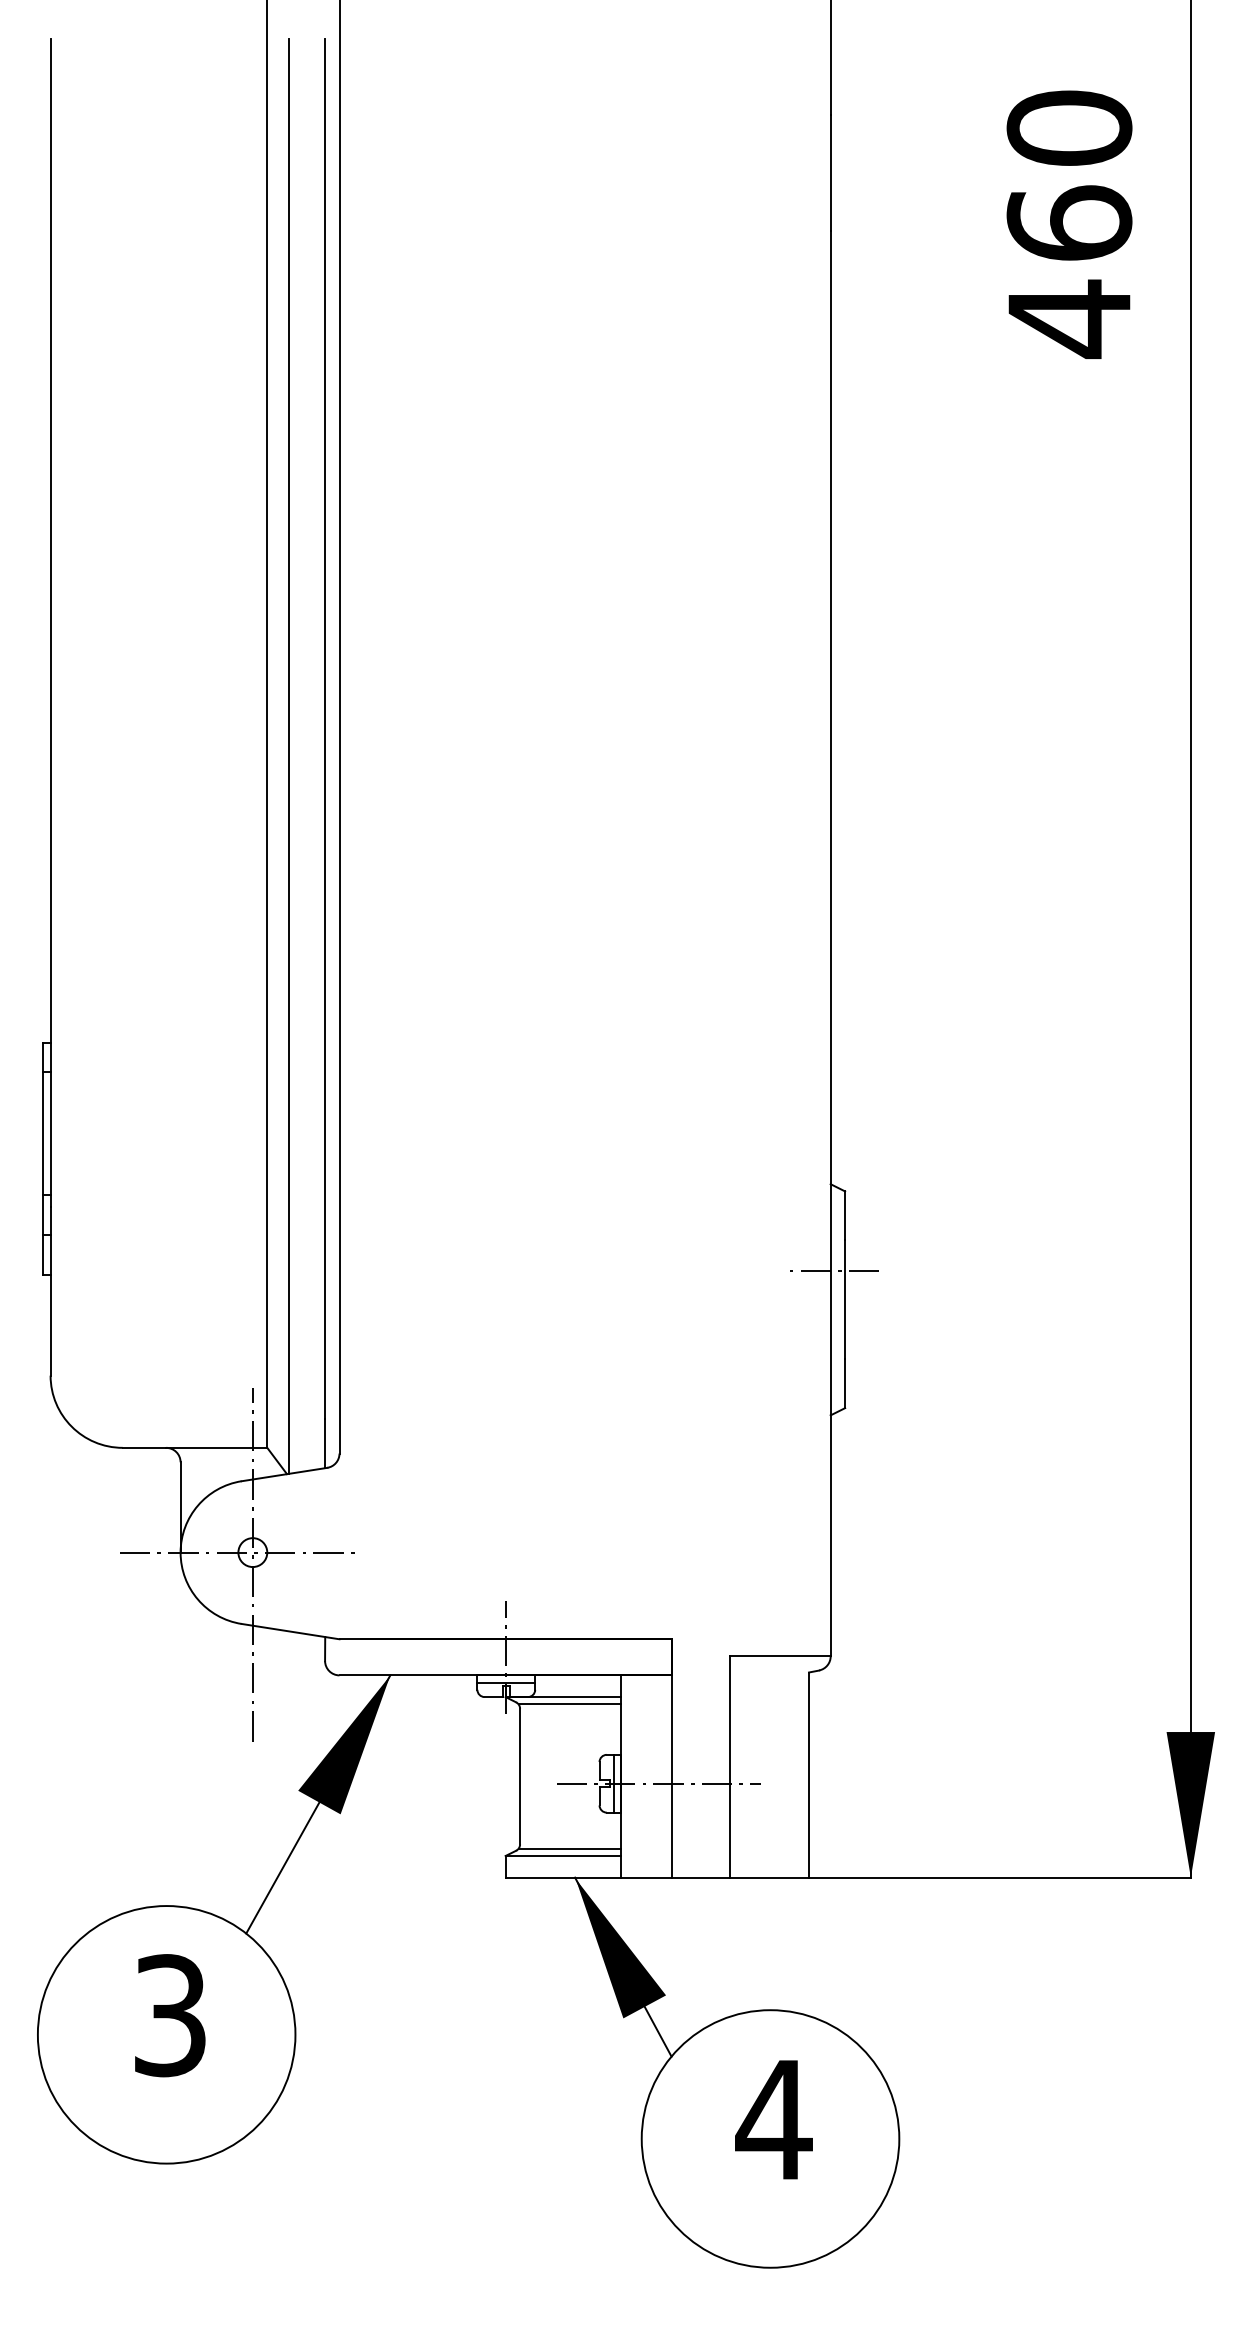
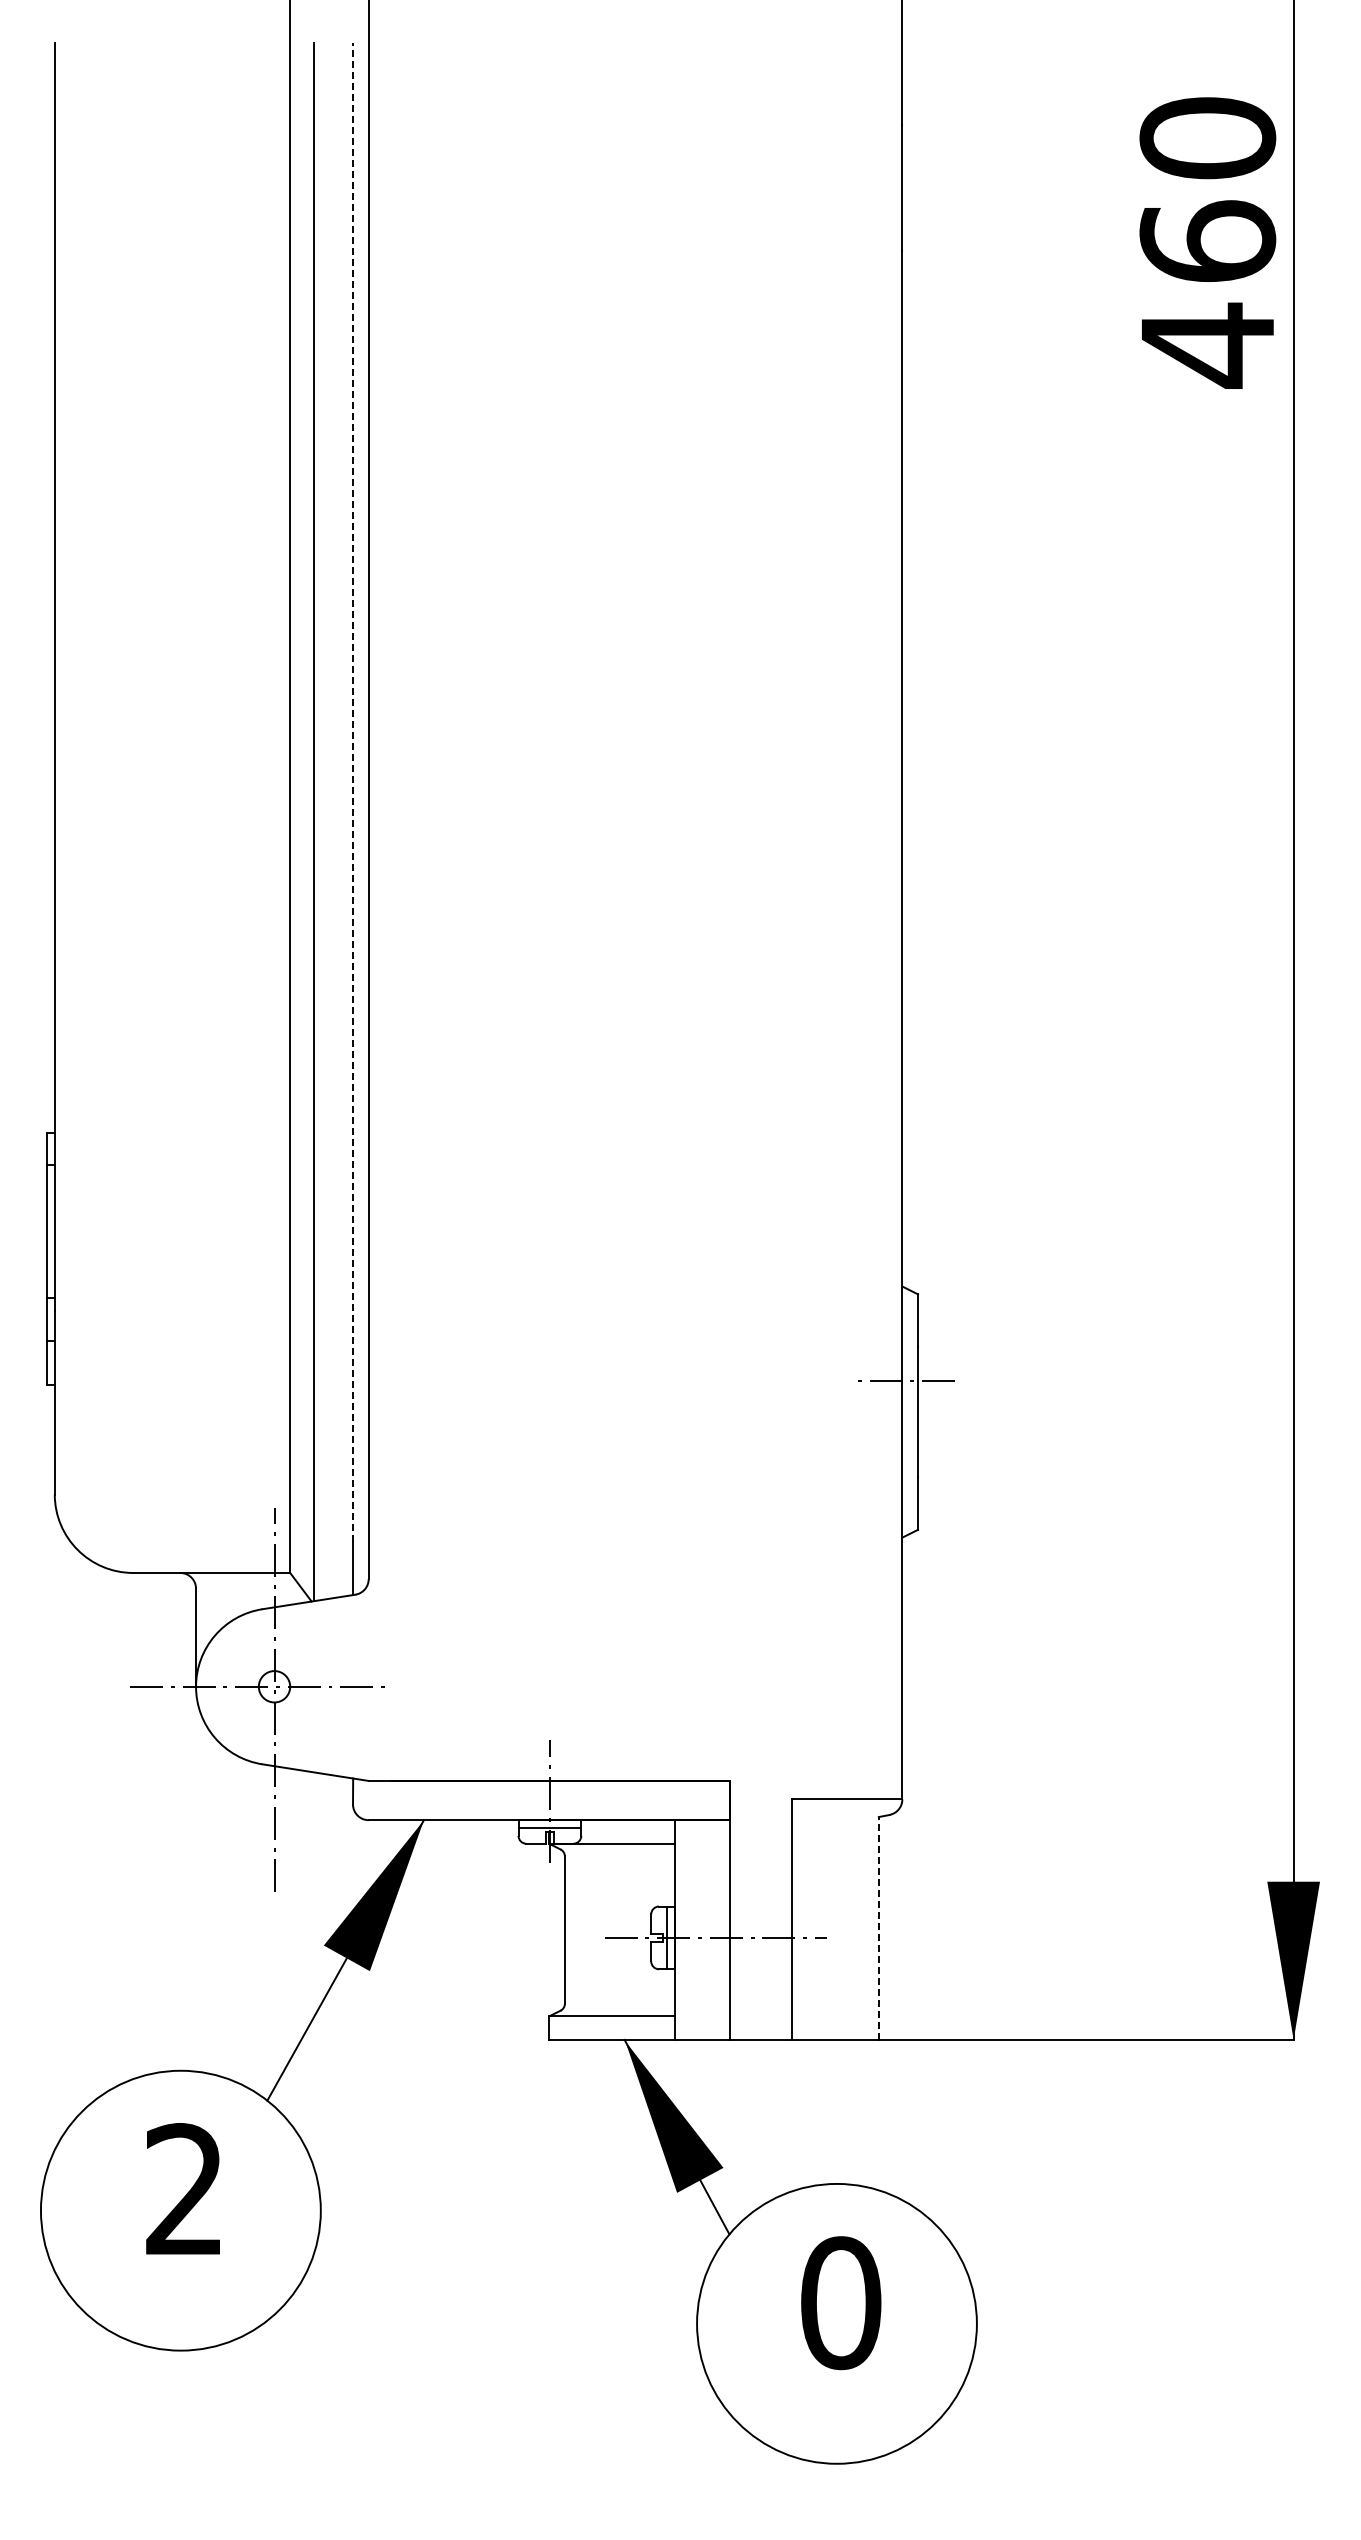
text: (1069, 224) -> (1207, 242), moved
line: (325, 728) -> (353, 791), solid -> dashed
line: (569, 1704) -> (618, 1851), removed
line: (808, 1774) -> (878, 1927), solid -> dashed
line: (569, 1848) -> (618, 2008), removed
text: (169, 2015) -> (184, 2189), 3 -> 2
text: (773, 2120) -> (840, 2303), 4 -> 0

